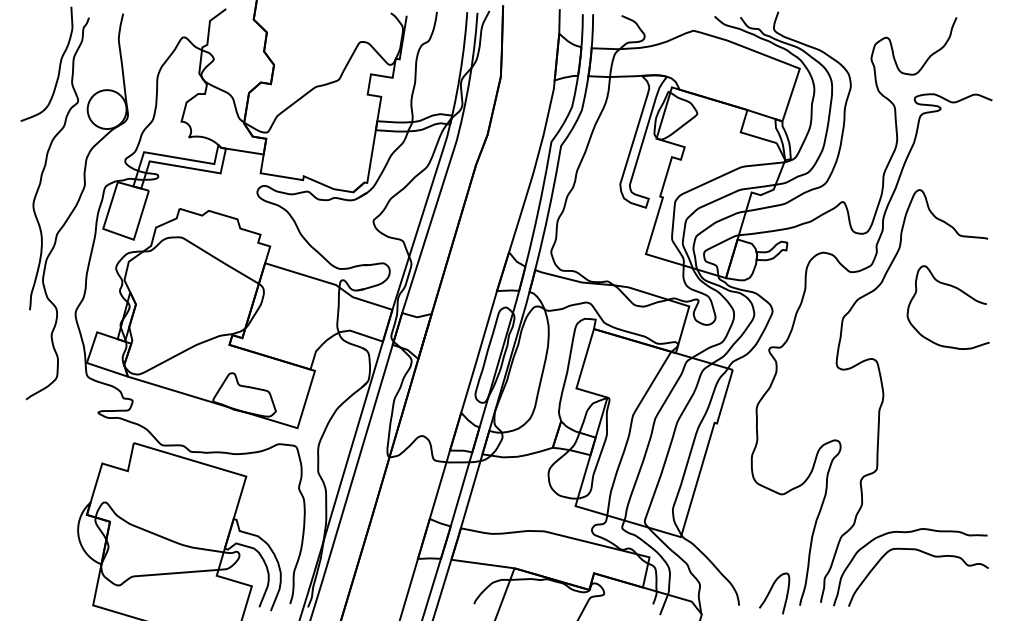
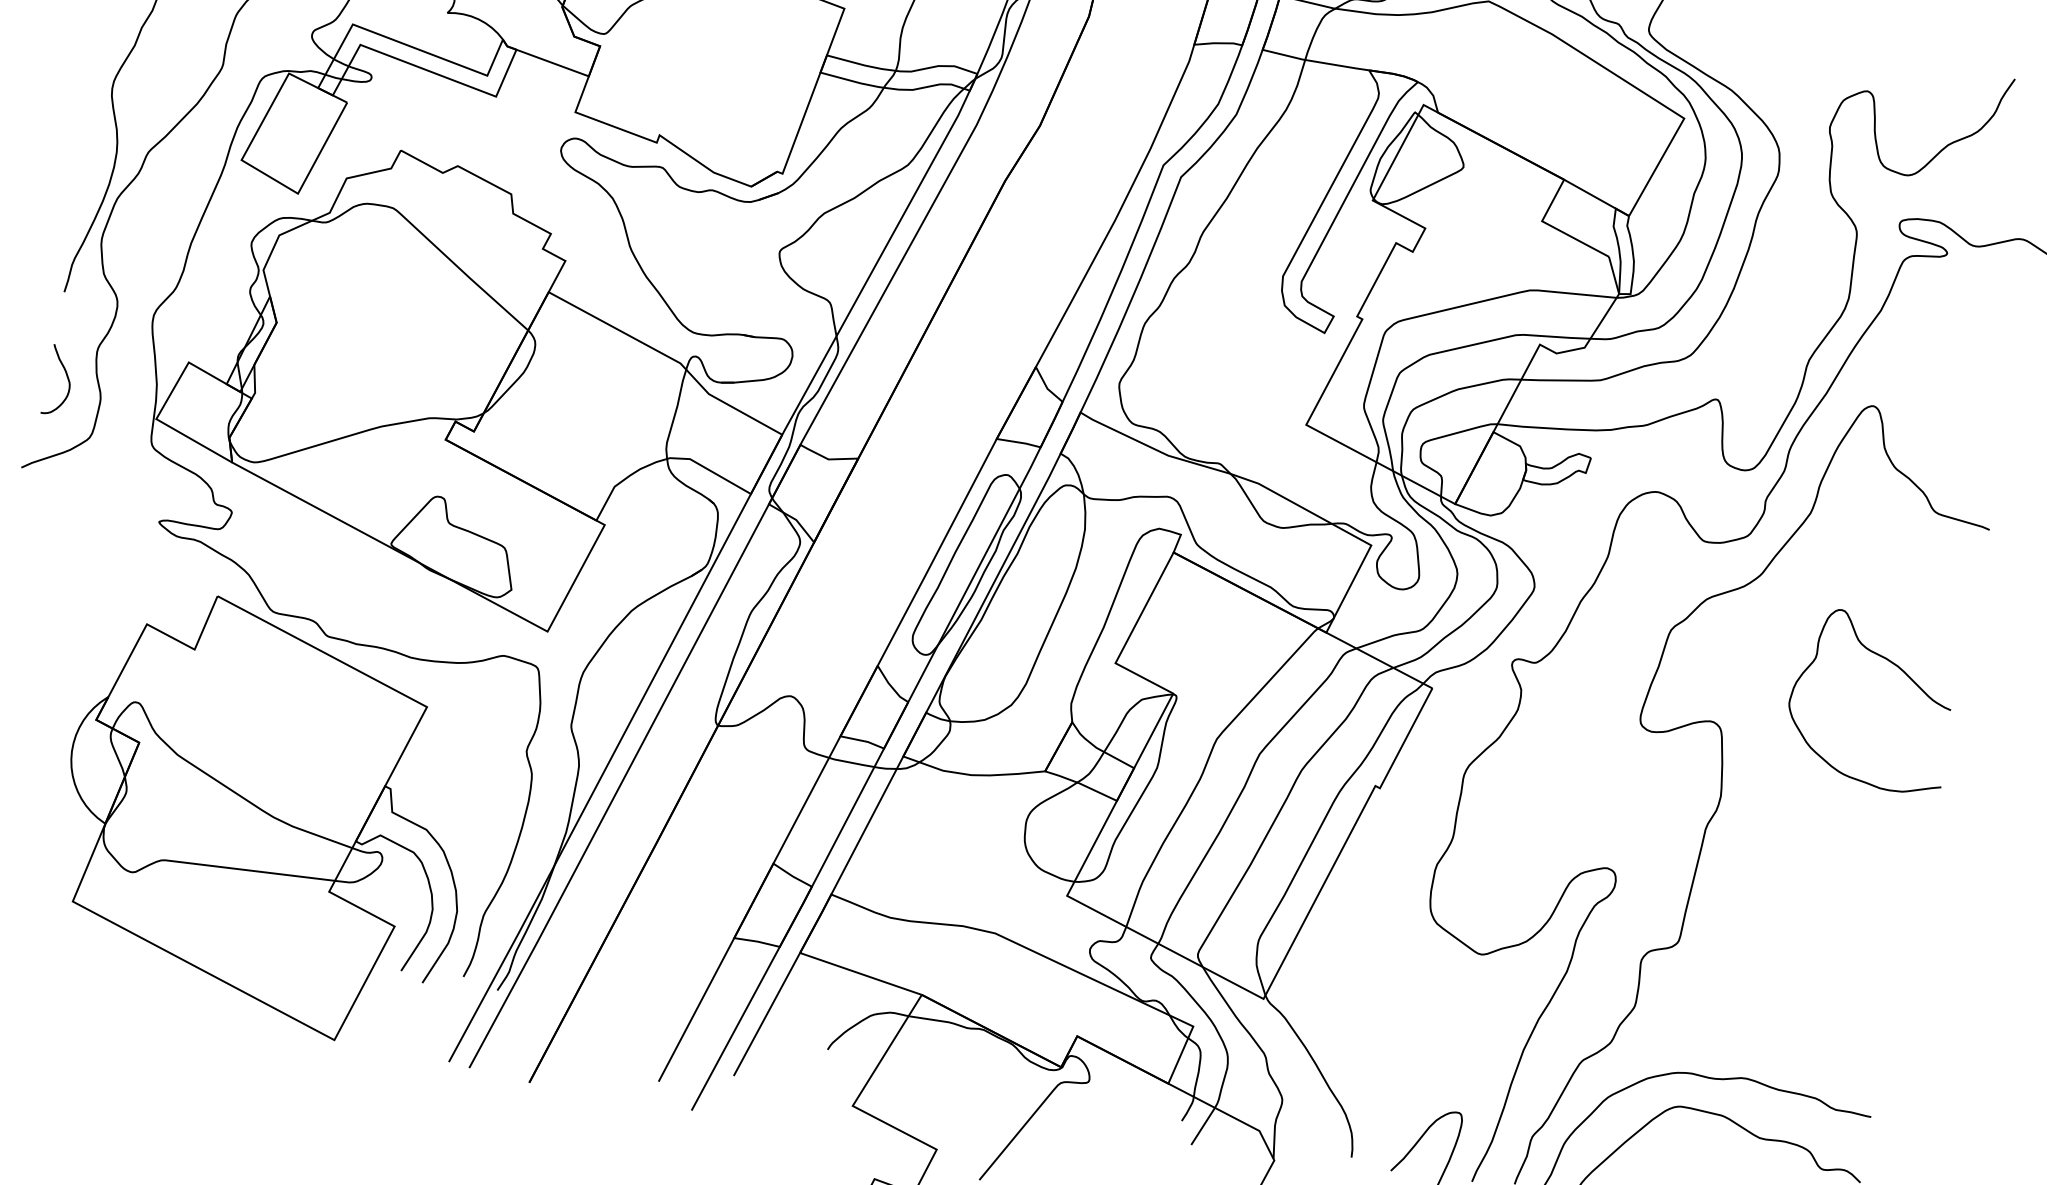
curve: (954, 288) -> (1893, 666), moved
curve: (39, 352) -> (66, 379), added

